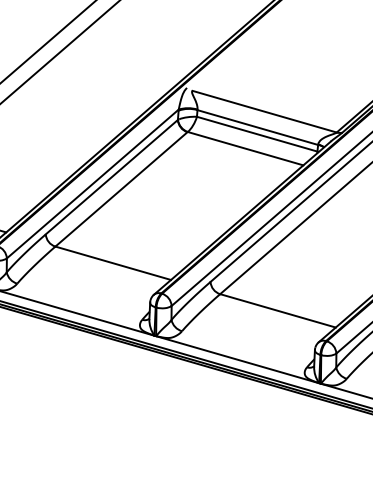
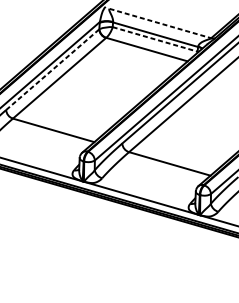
line: (265, 111) -> (161, 23), solid -> dashed
line: (257, 134) -> (155, 39), solid -> dashed
line: (112, 176) -> (53, 69), solid -> dashed

